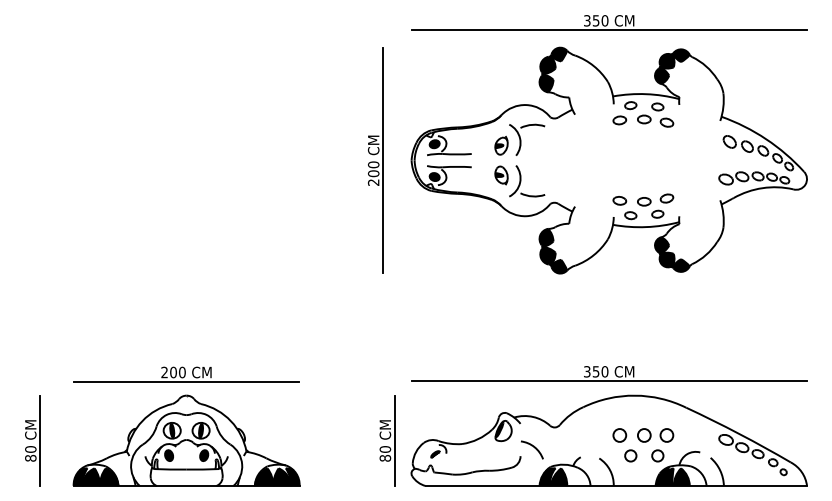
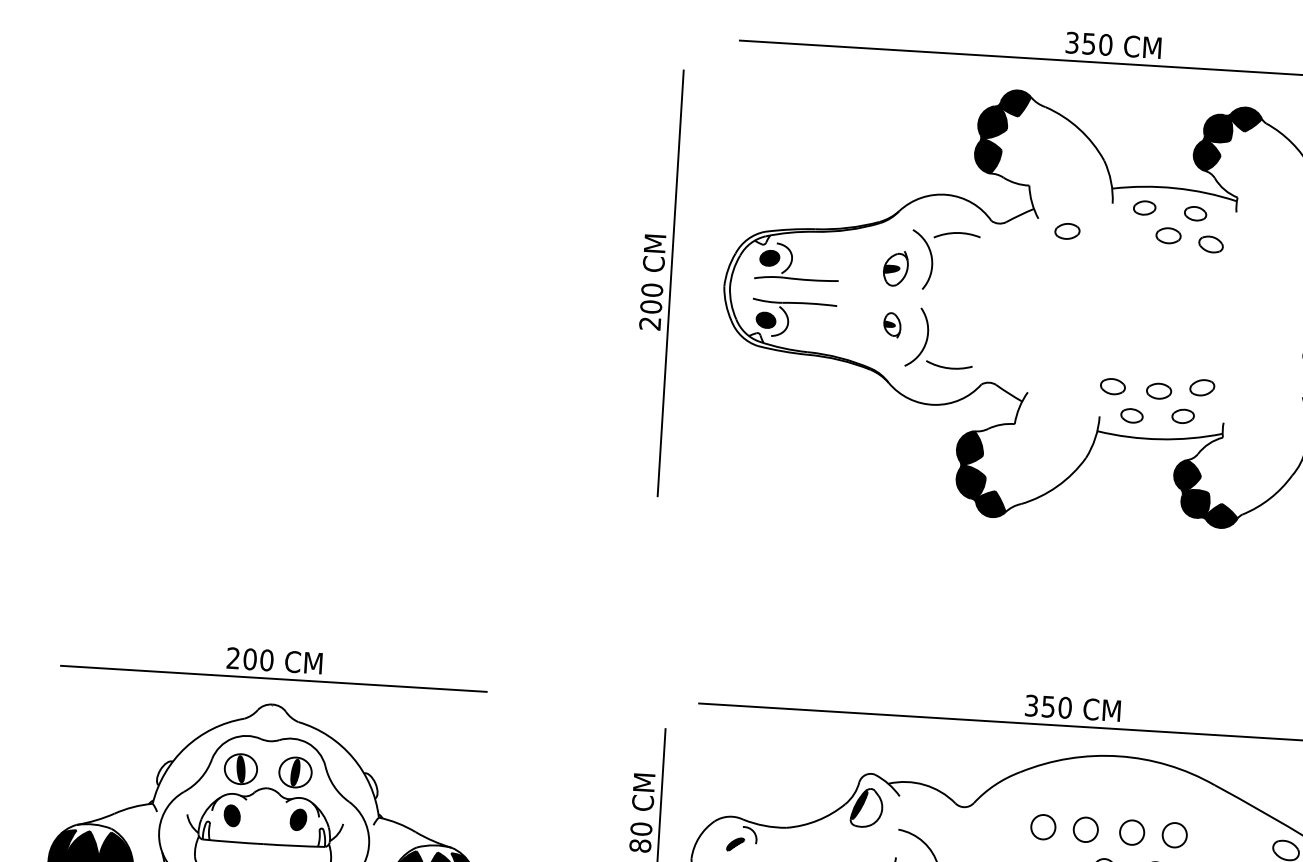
part: (619, 120) -> (1066, 231), moved
part: (501, 175) -> (892, 325), size x0.7
part: (597, 435) -> (1043, 827), added

